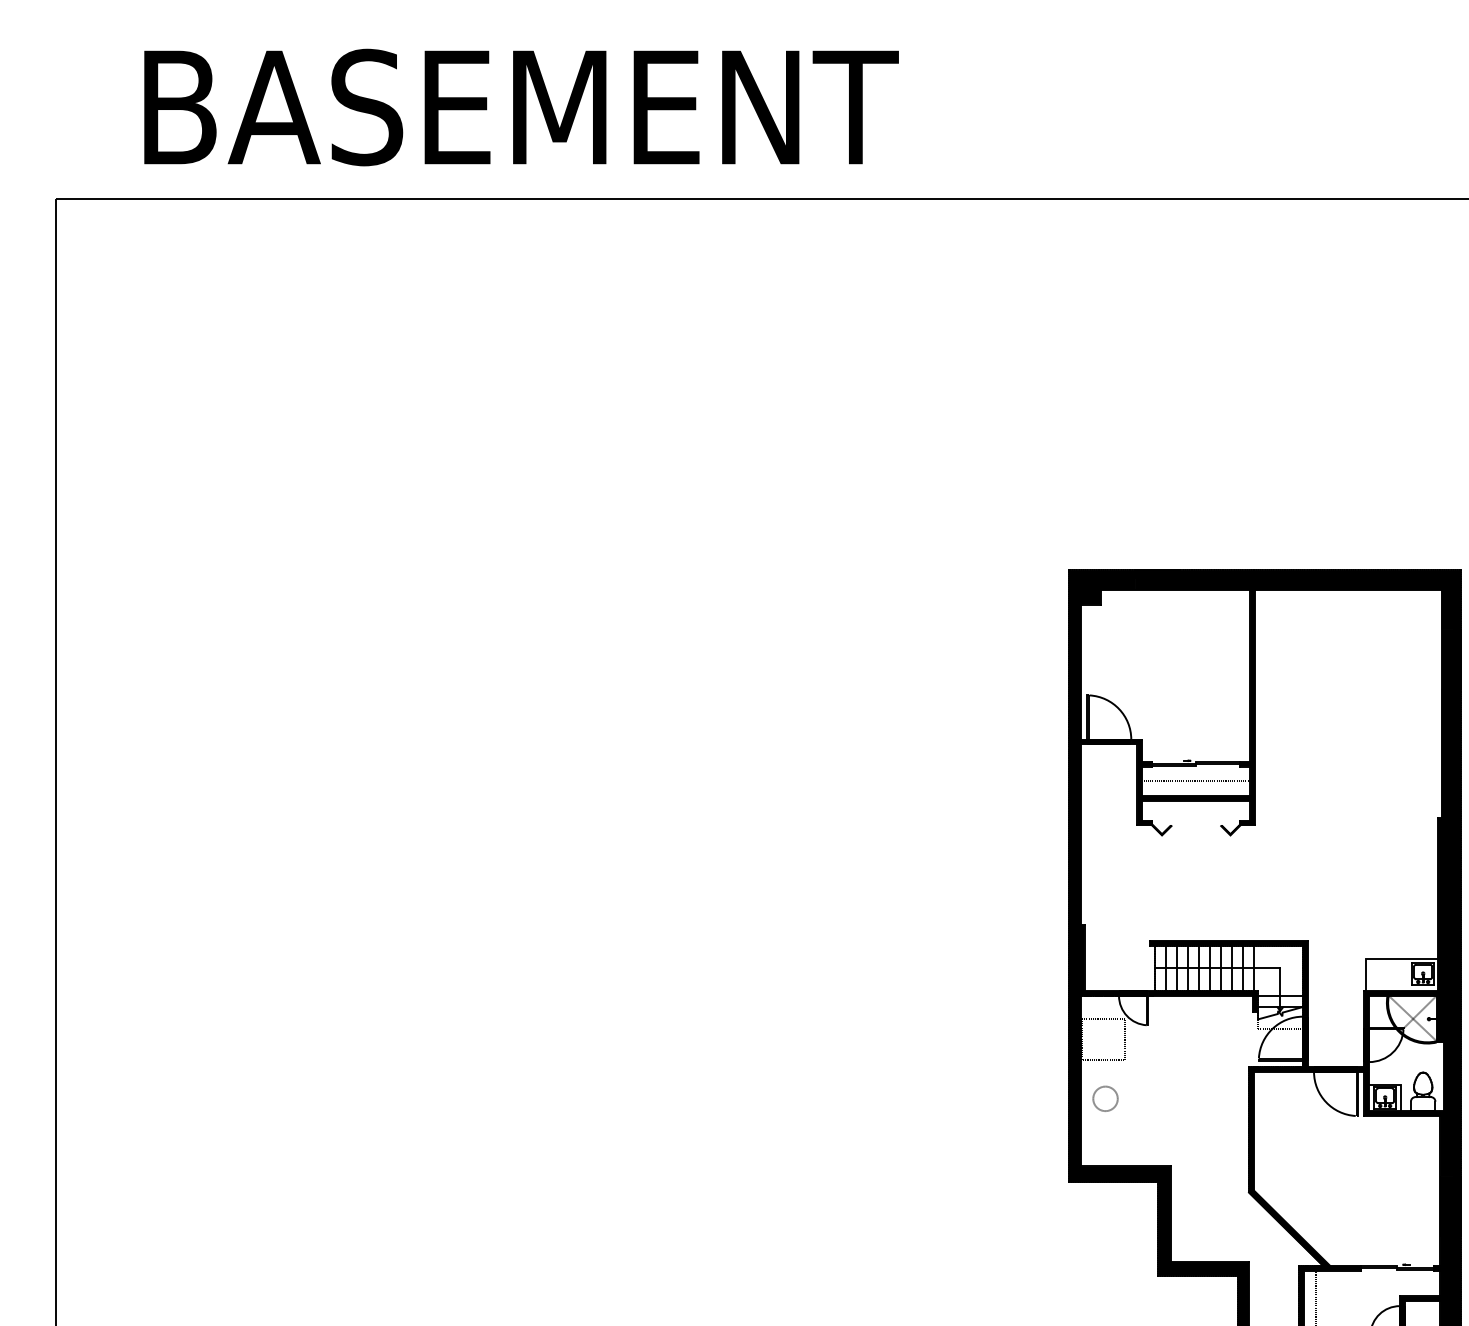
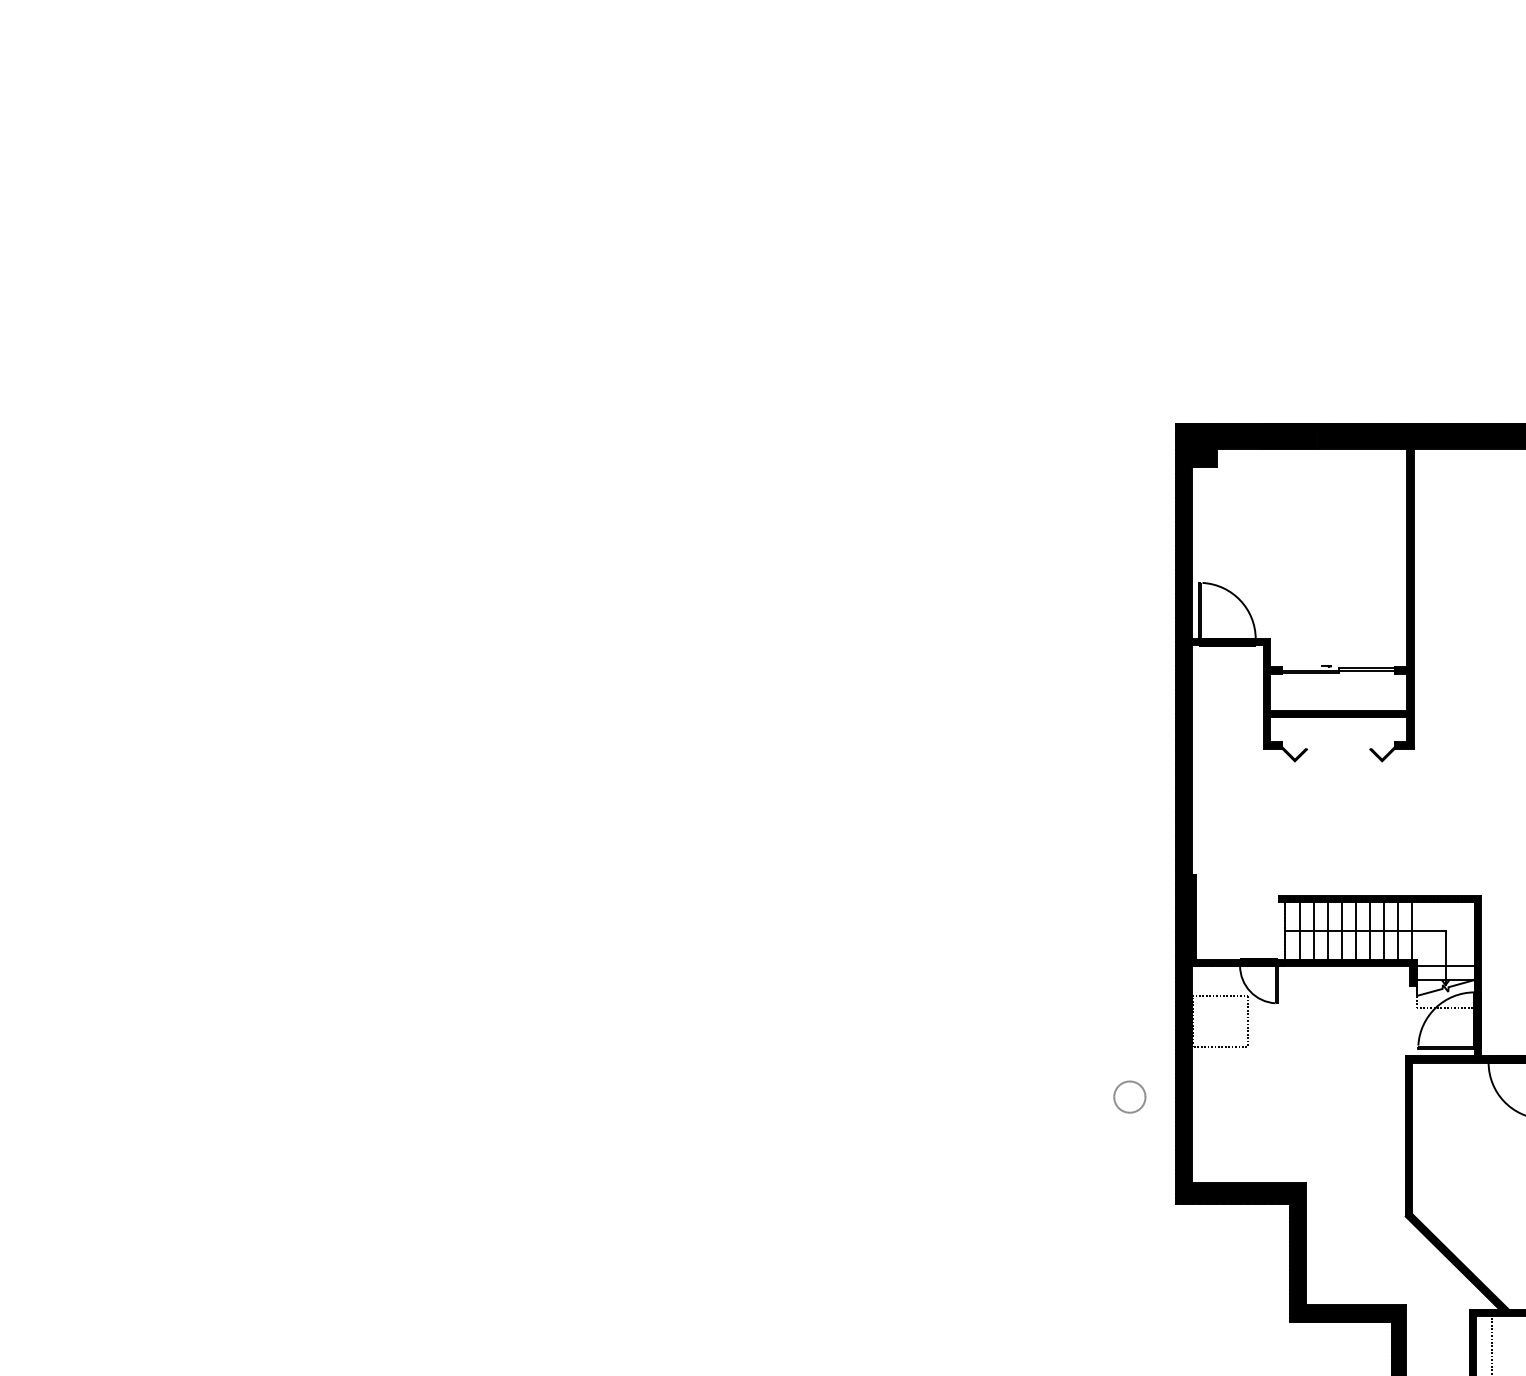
line: (1196, 781) -> (1338, 692), removed
circle: (1105, 1098) -> (1129, 1096), moved

